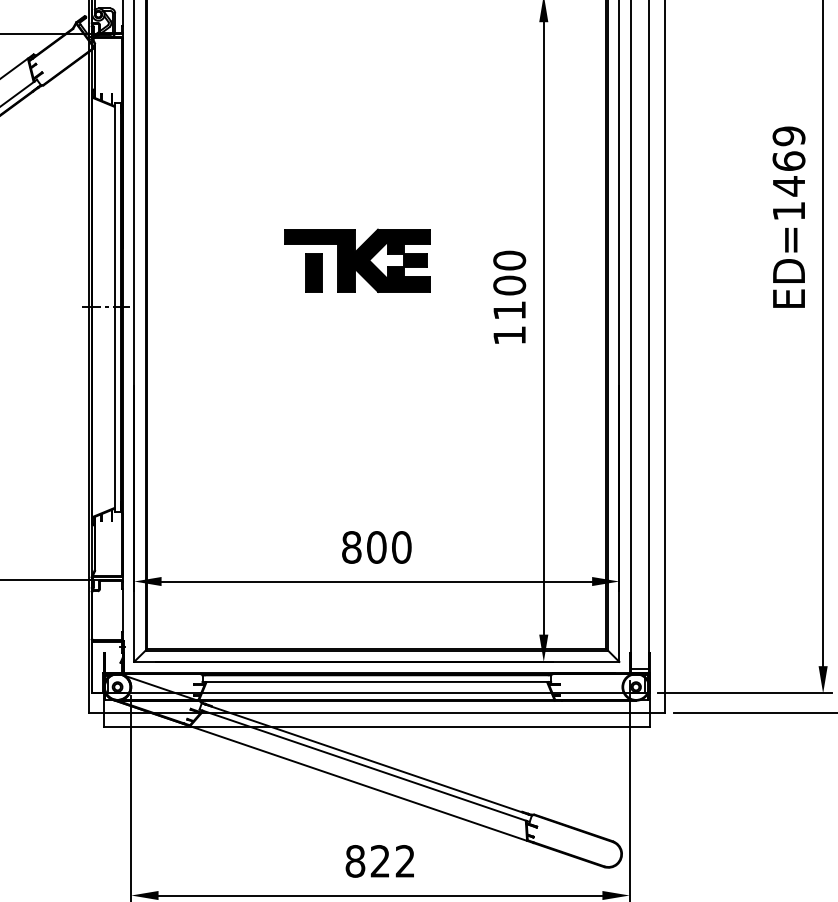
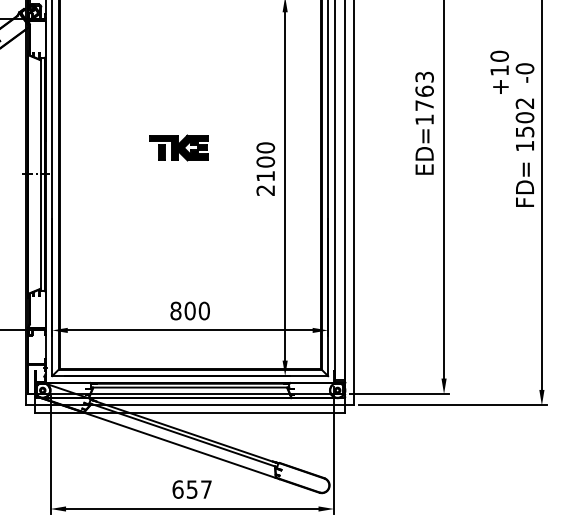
text: (788, 161) -> (424, 91), ED=1469 -> ED=1763
part: (357, 259) -> (179, 147), size x0.7
text: (509, 335) -> (265, 190), 1100 -> 2100
text: (379, 861) -> (191, 489), 822 -> 657

